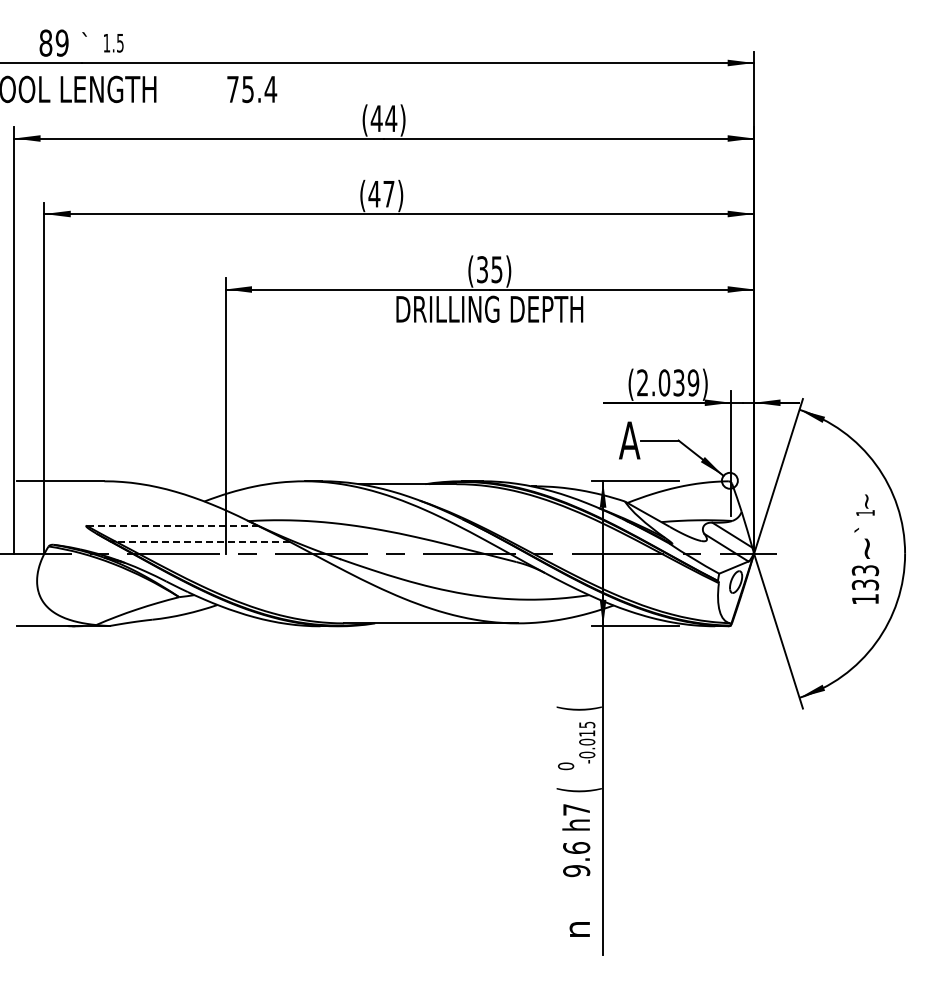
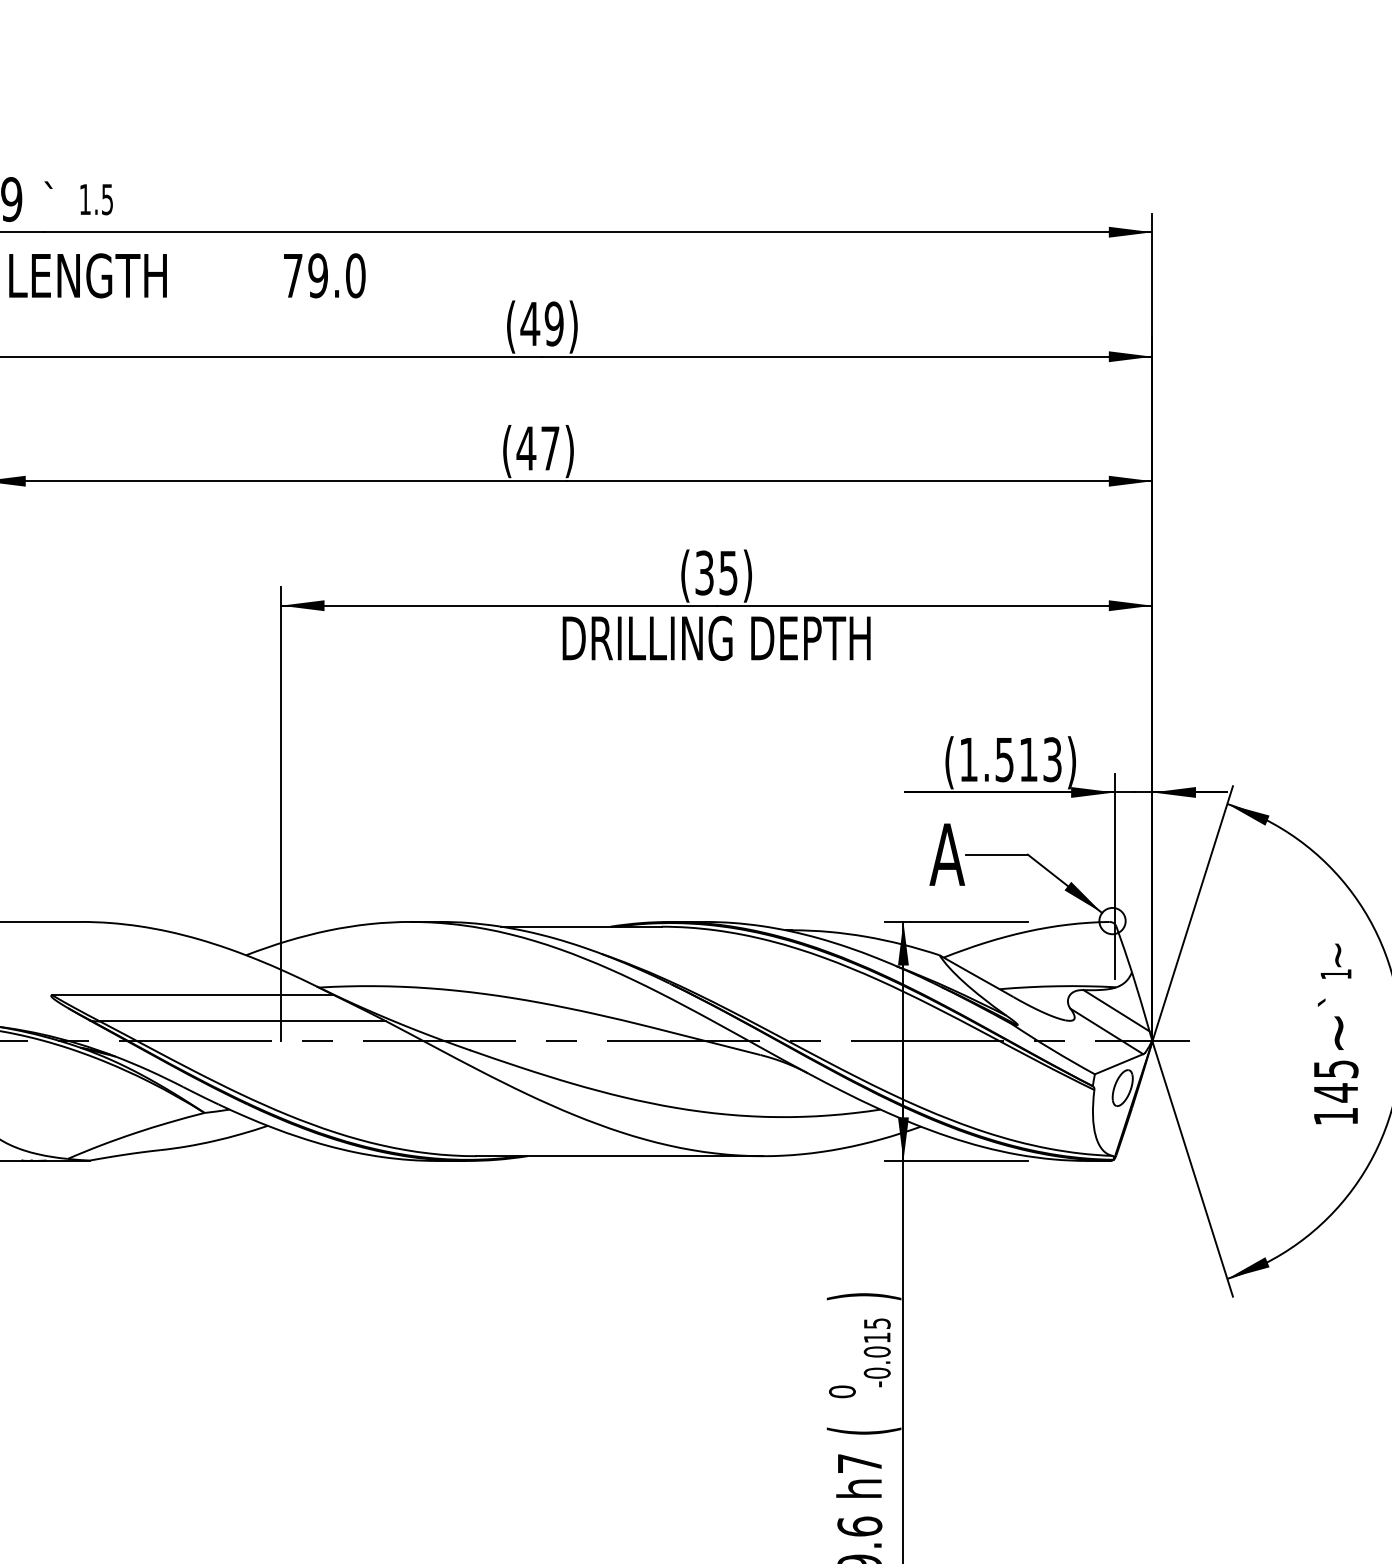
text: (259, 88) -> (336, 274), 75.4 -> 79.0
text: (391, 118) -> (554, 323), (44) -> (49)
text: (668, 382) -> (1011, 759), (2.039) -> (1.513)
line: (172, 525) -> (193, 994), dashed -> solid
line: (202, 541) -> (242, 1021), dashed -> solid
text: (865, 577) -> (1336, 1080), 133 -> 145
text: (578, 708) -> (862, 1296), ( -> )

